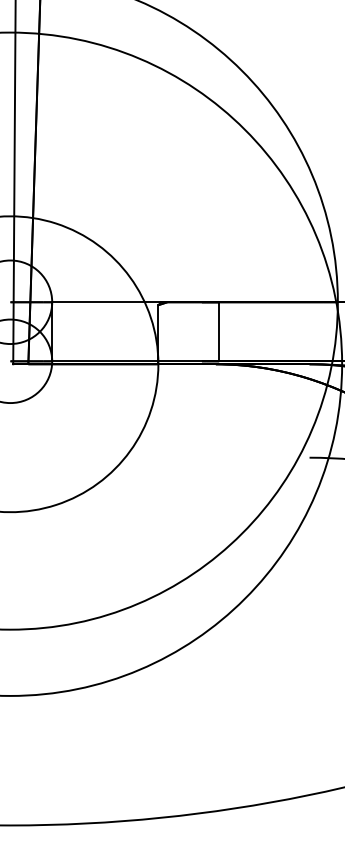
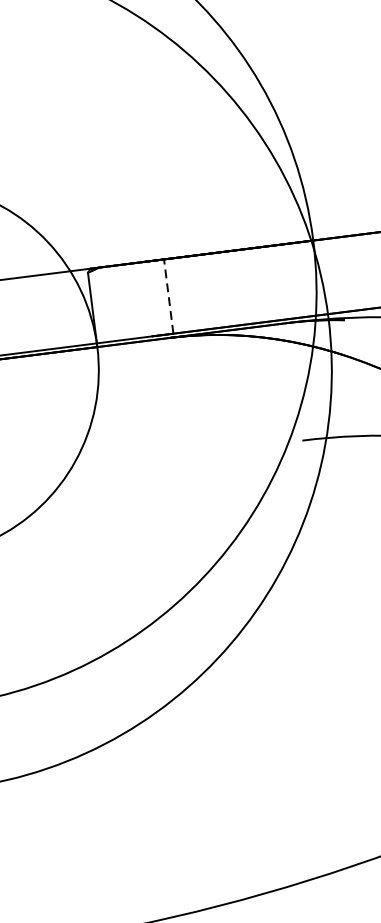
line: (219, 331) -> (169, 296), solid -> dashed

